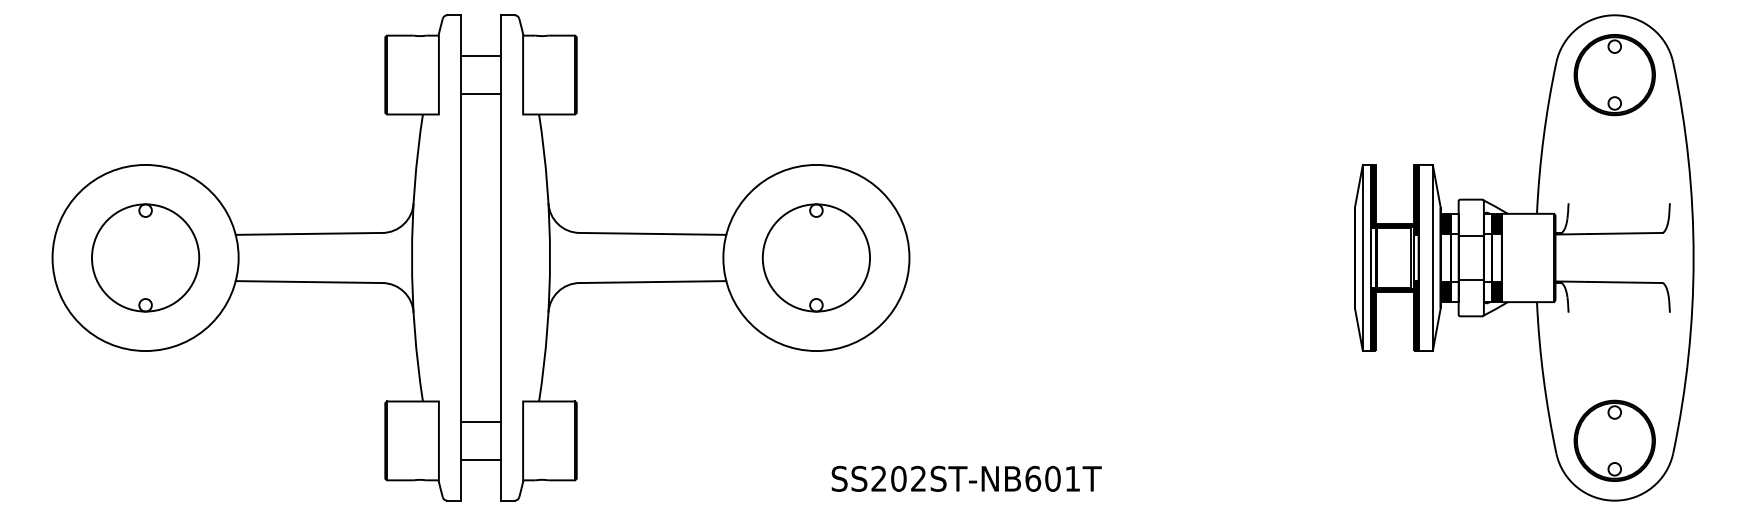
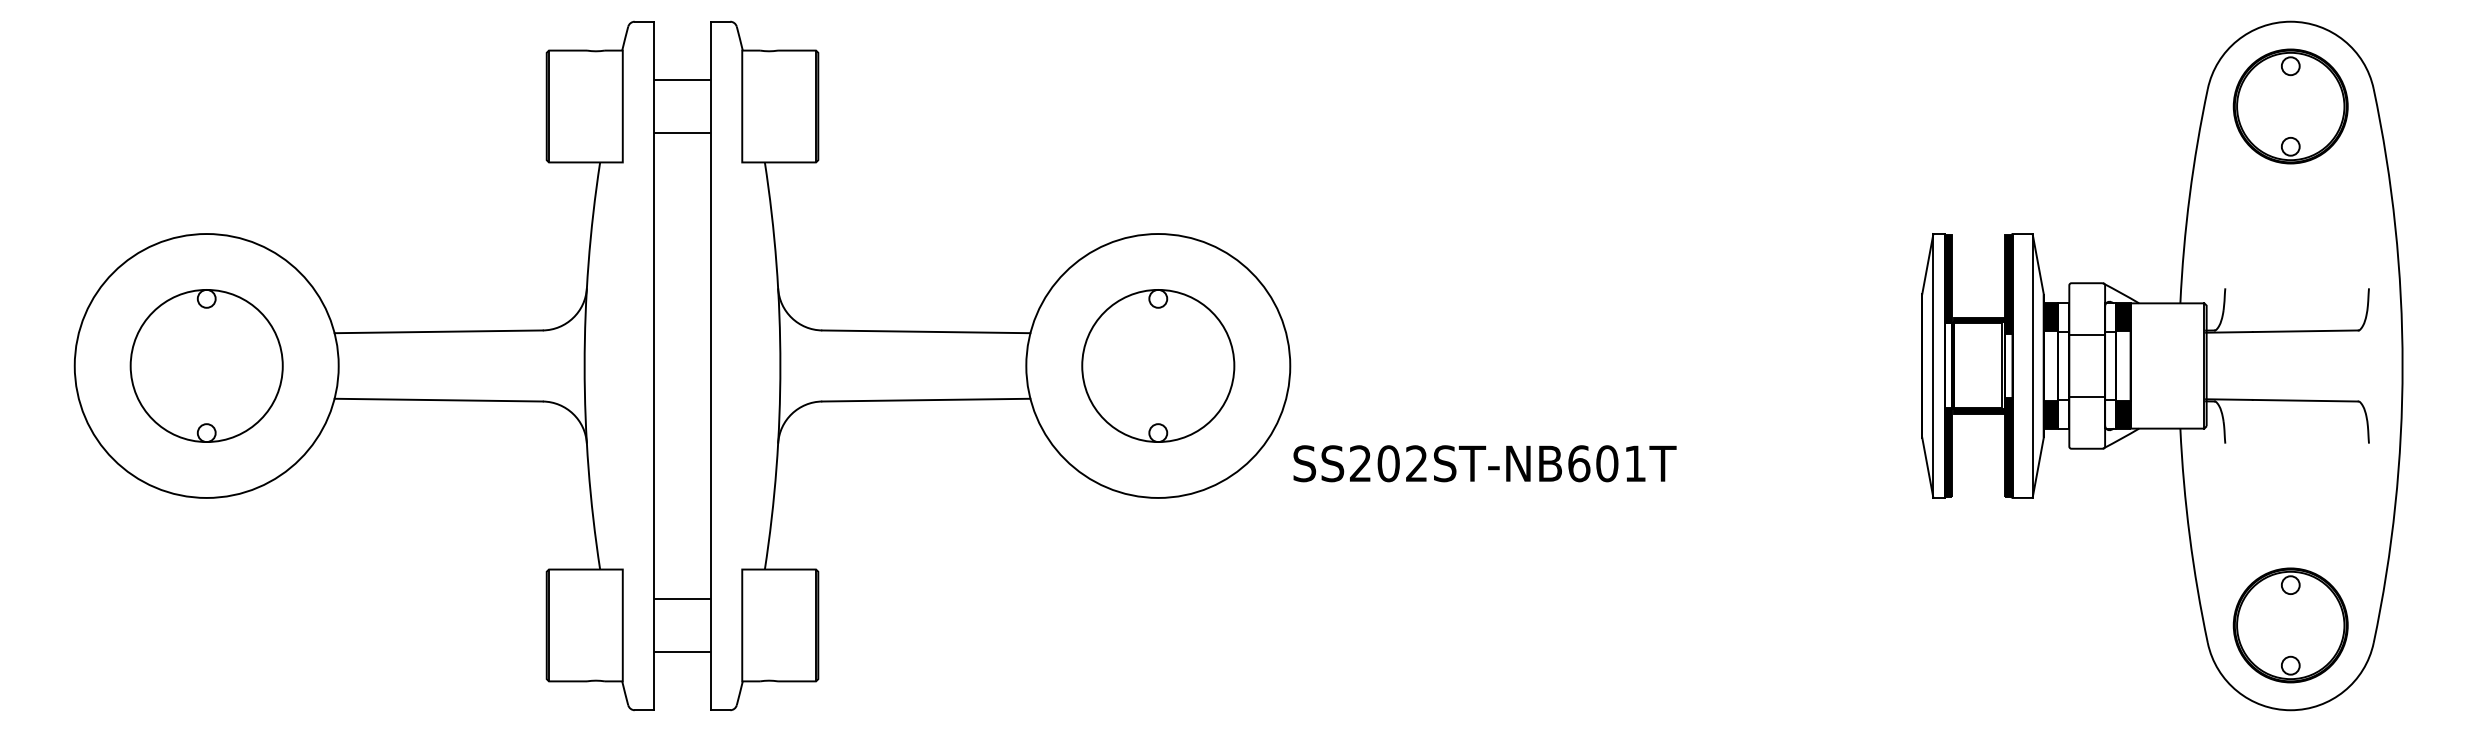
text: (966, 478) -> (1484, 463), moved

